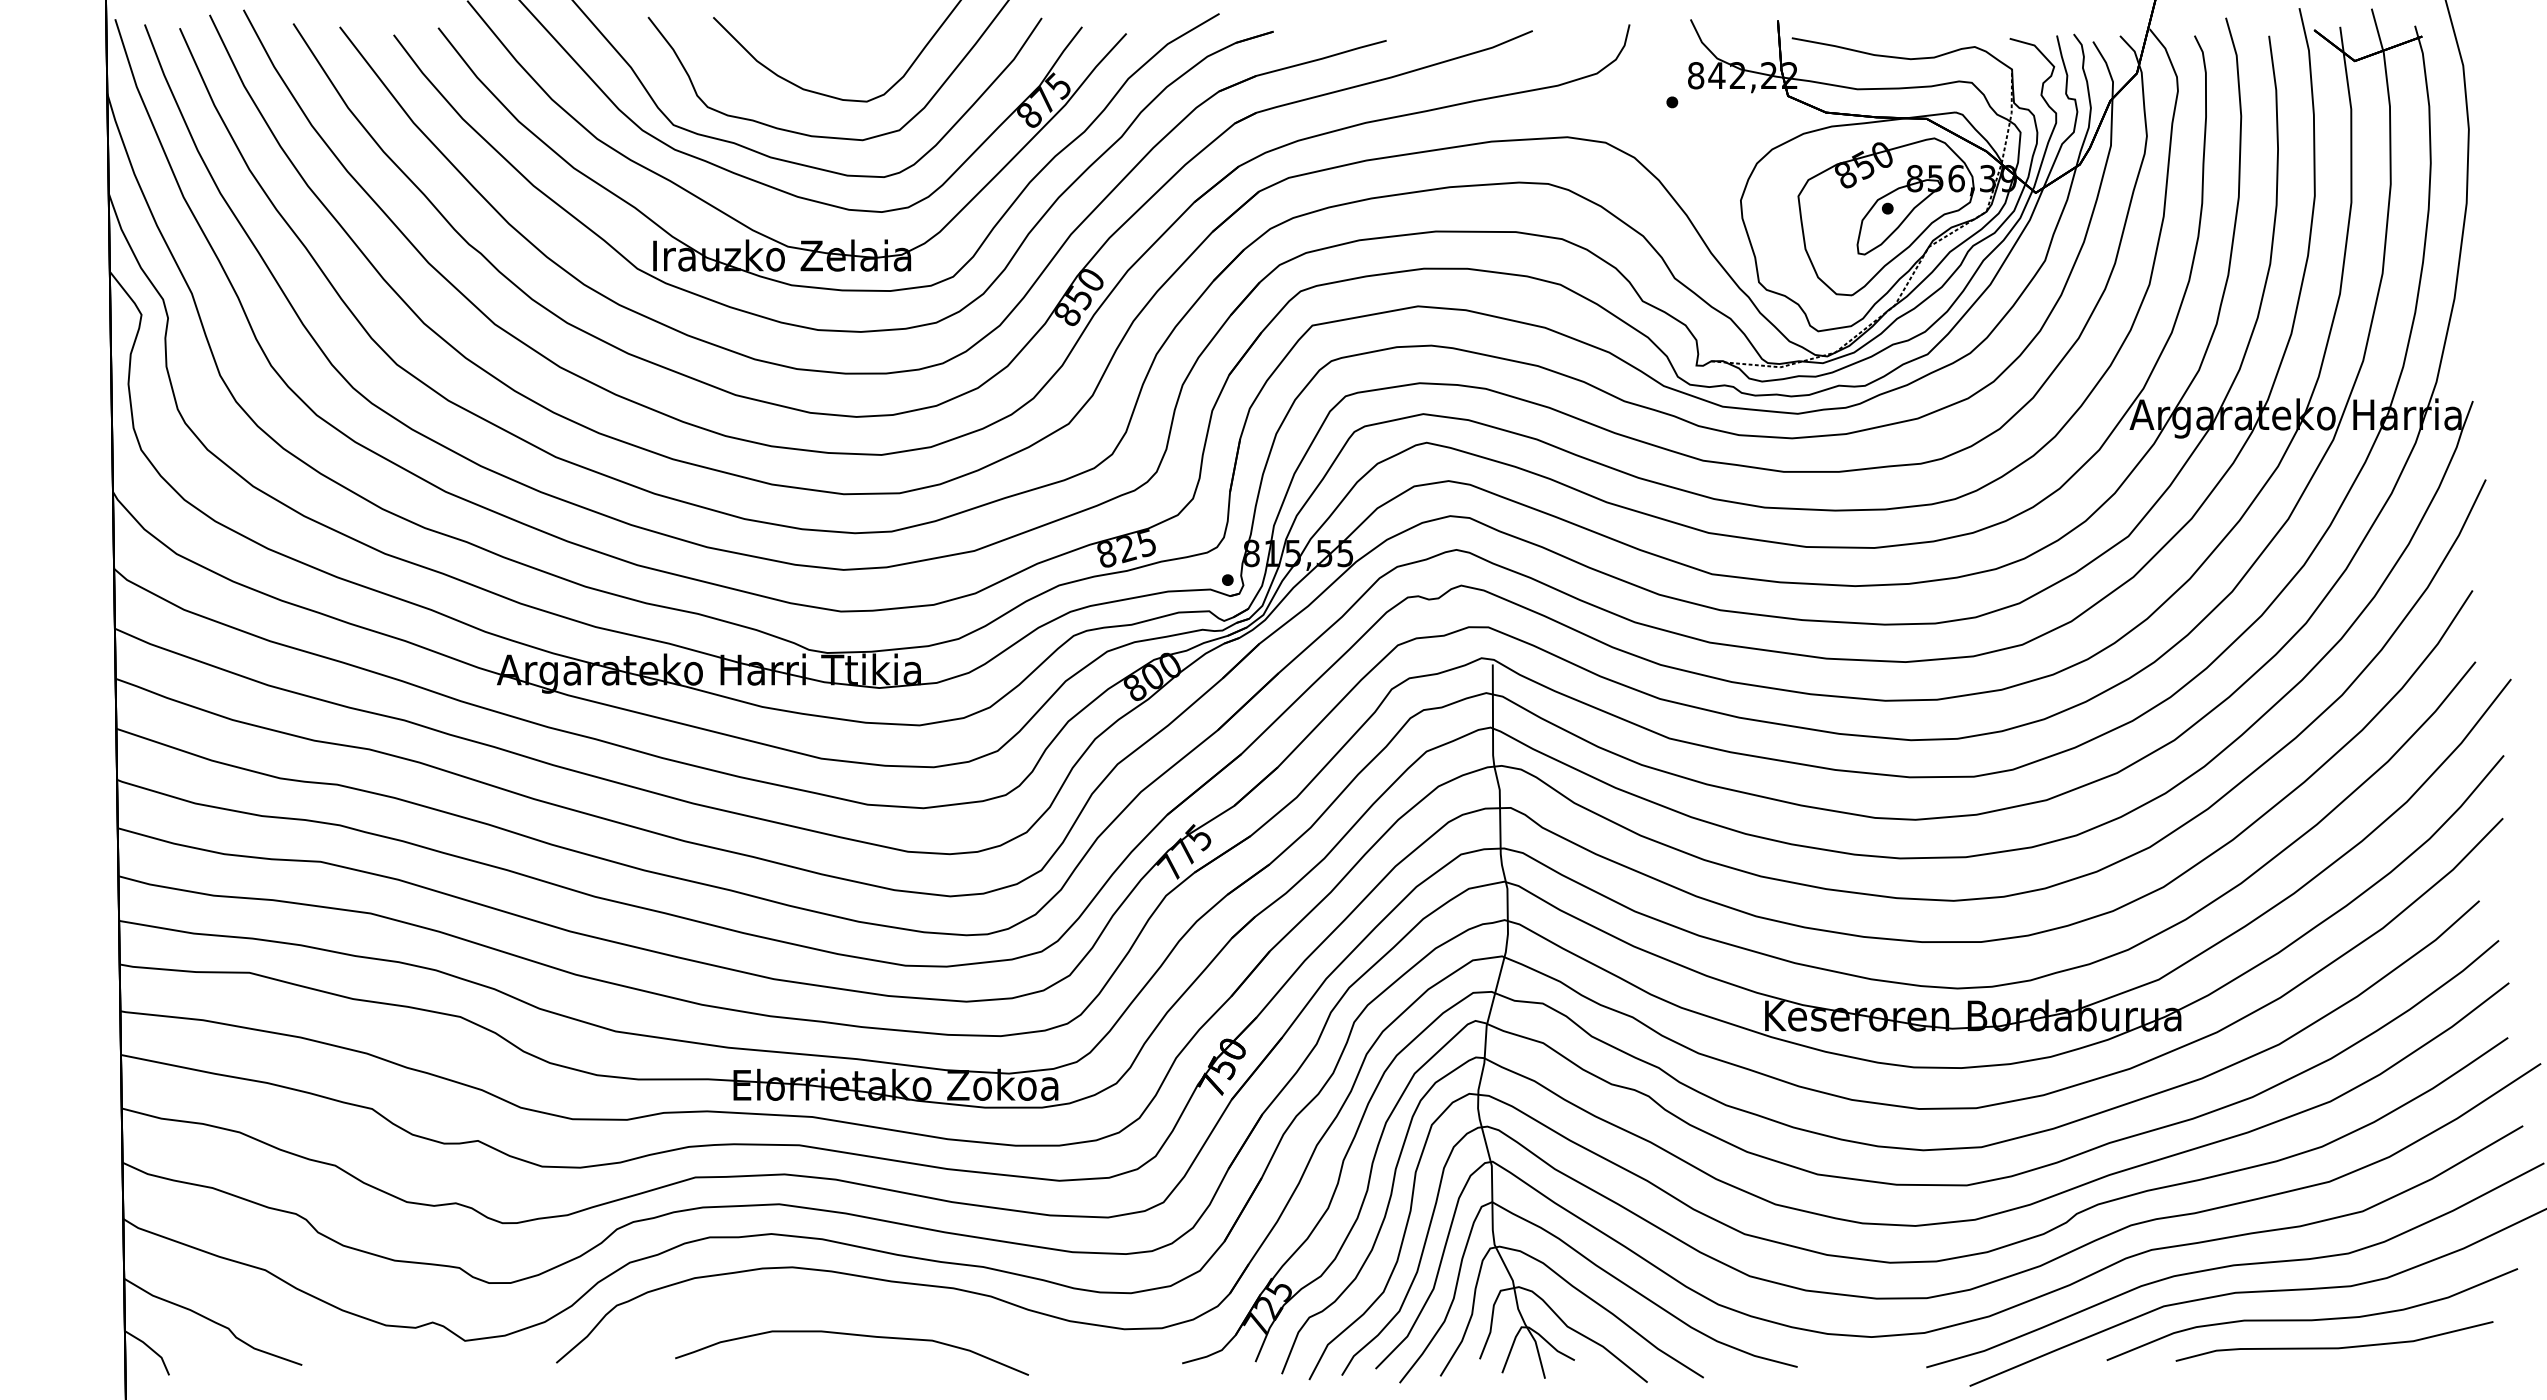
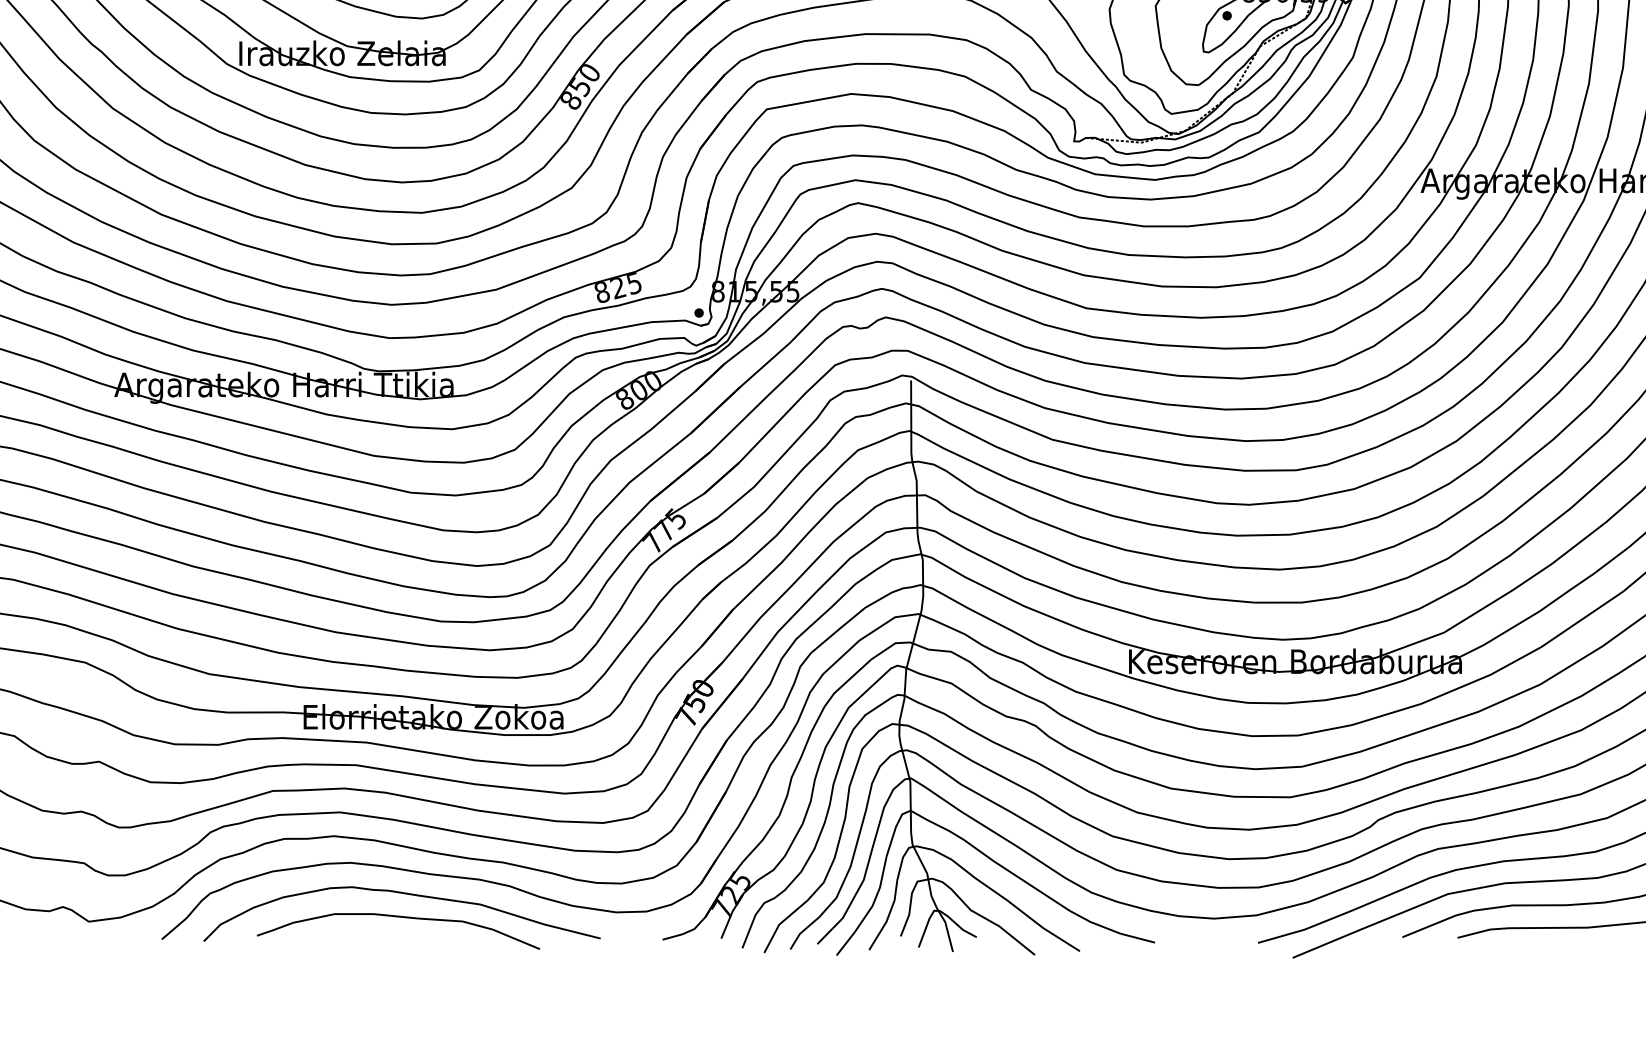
curve: (858, 1306) -> (403, 894), added

